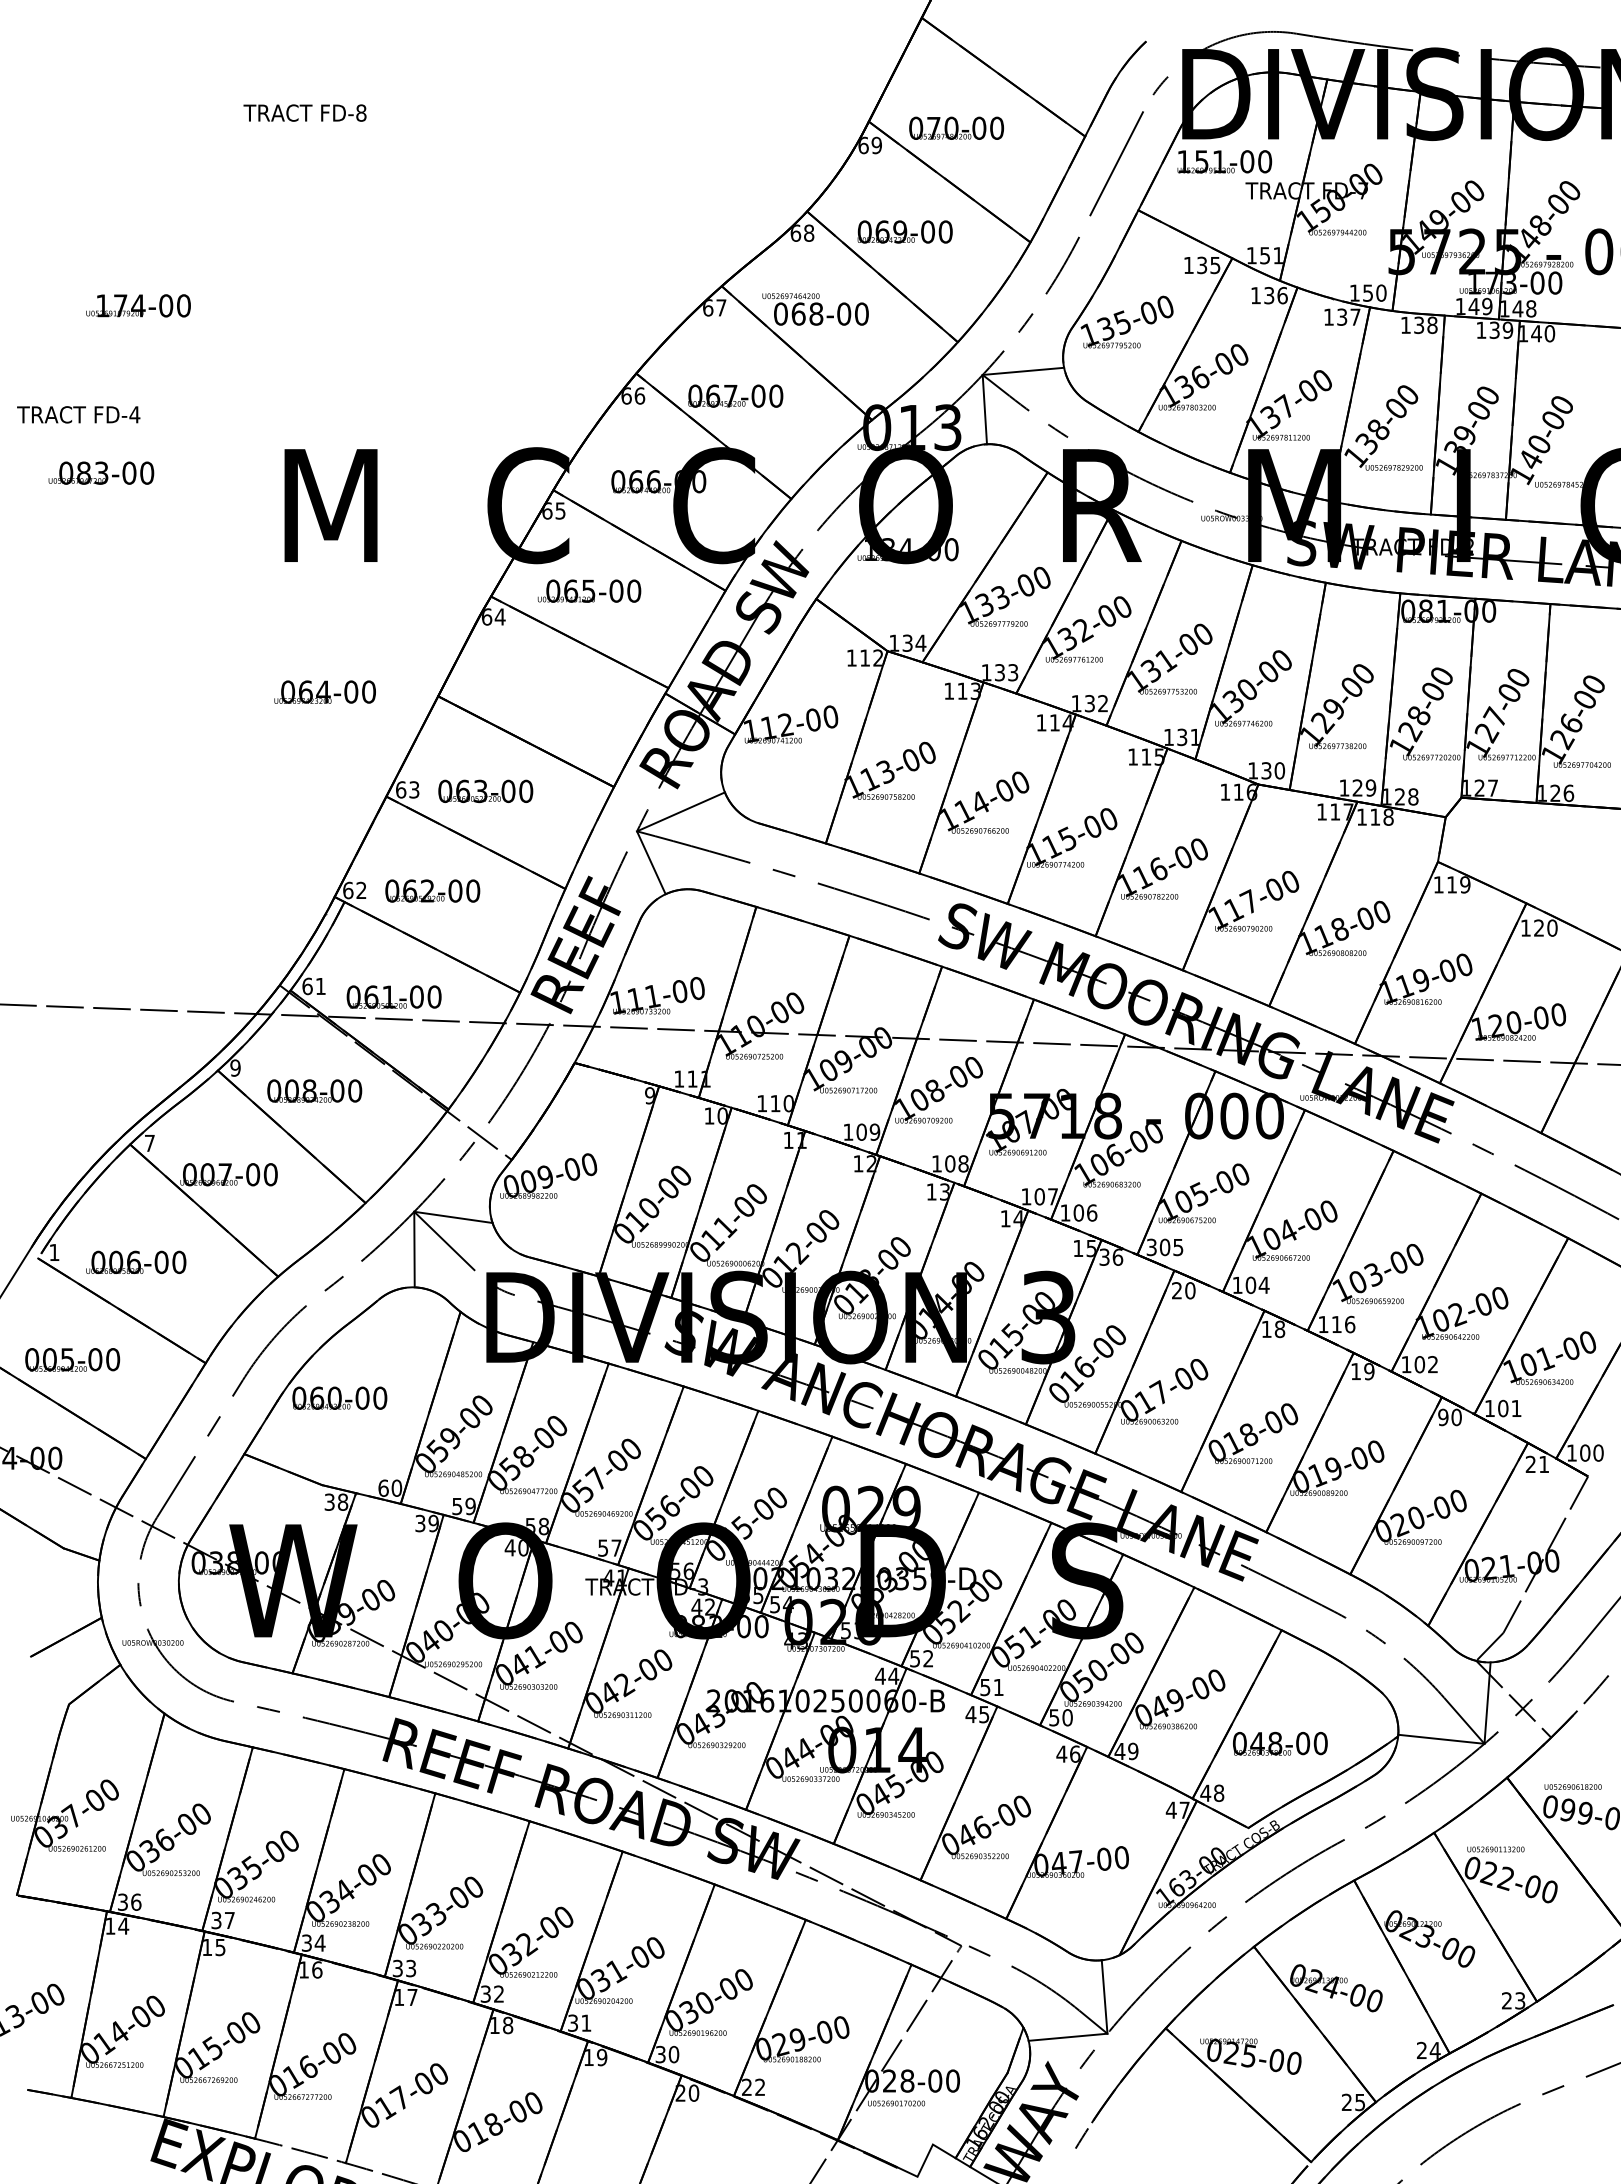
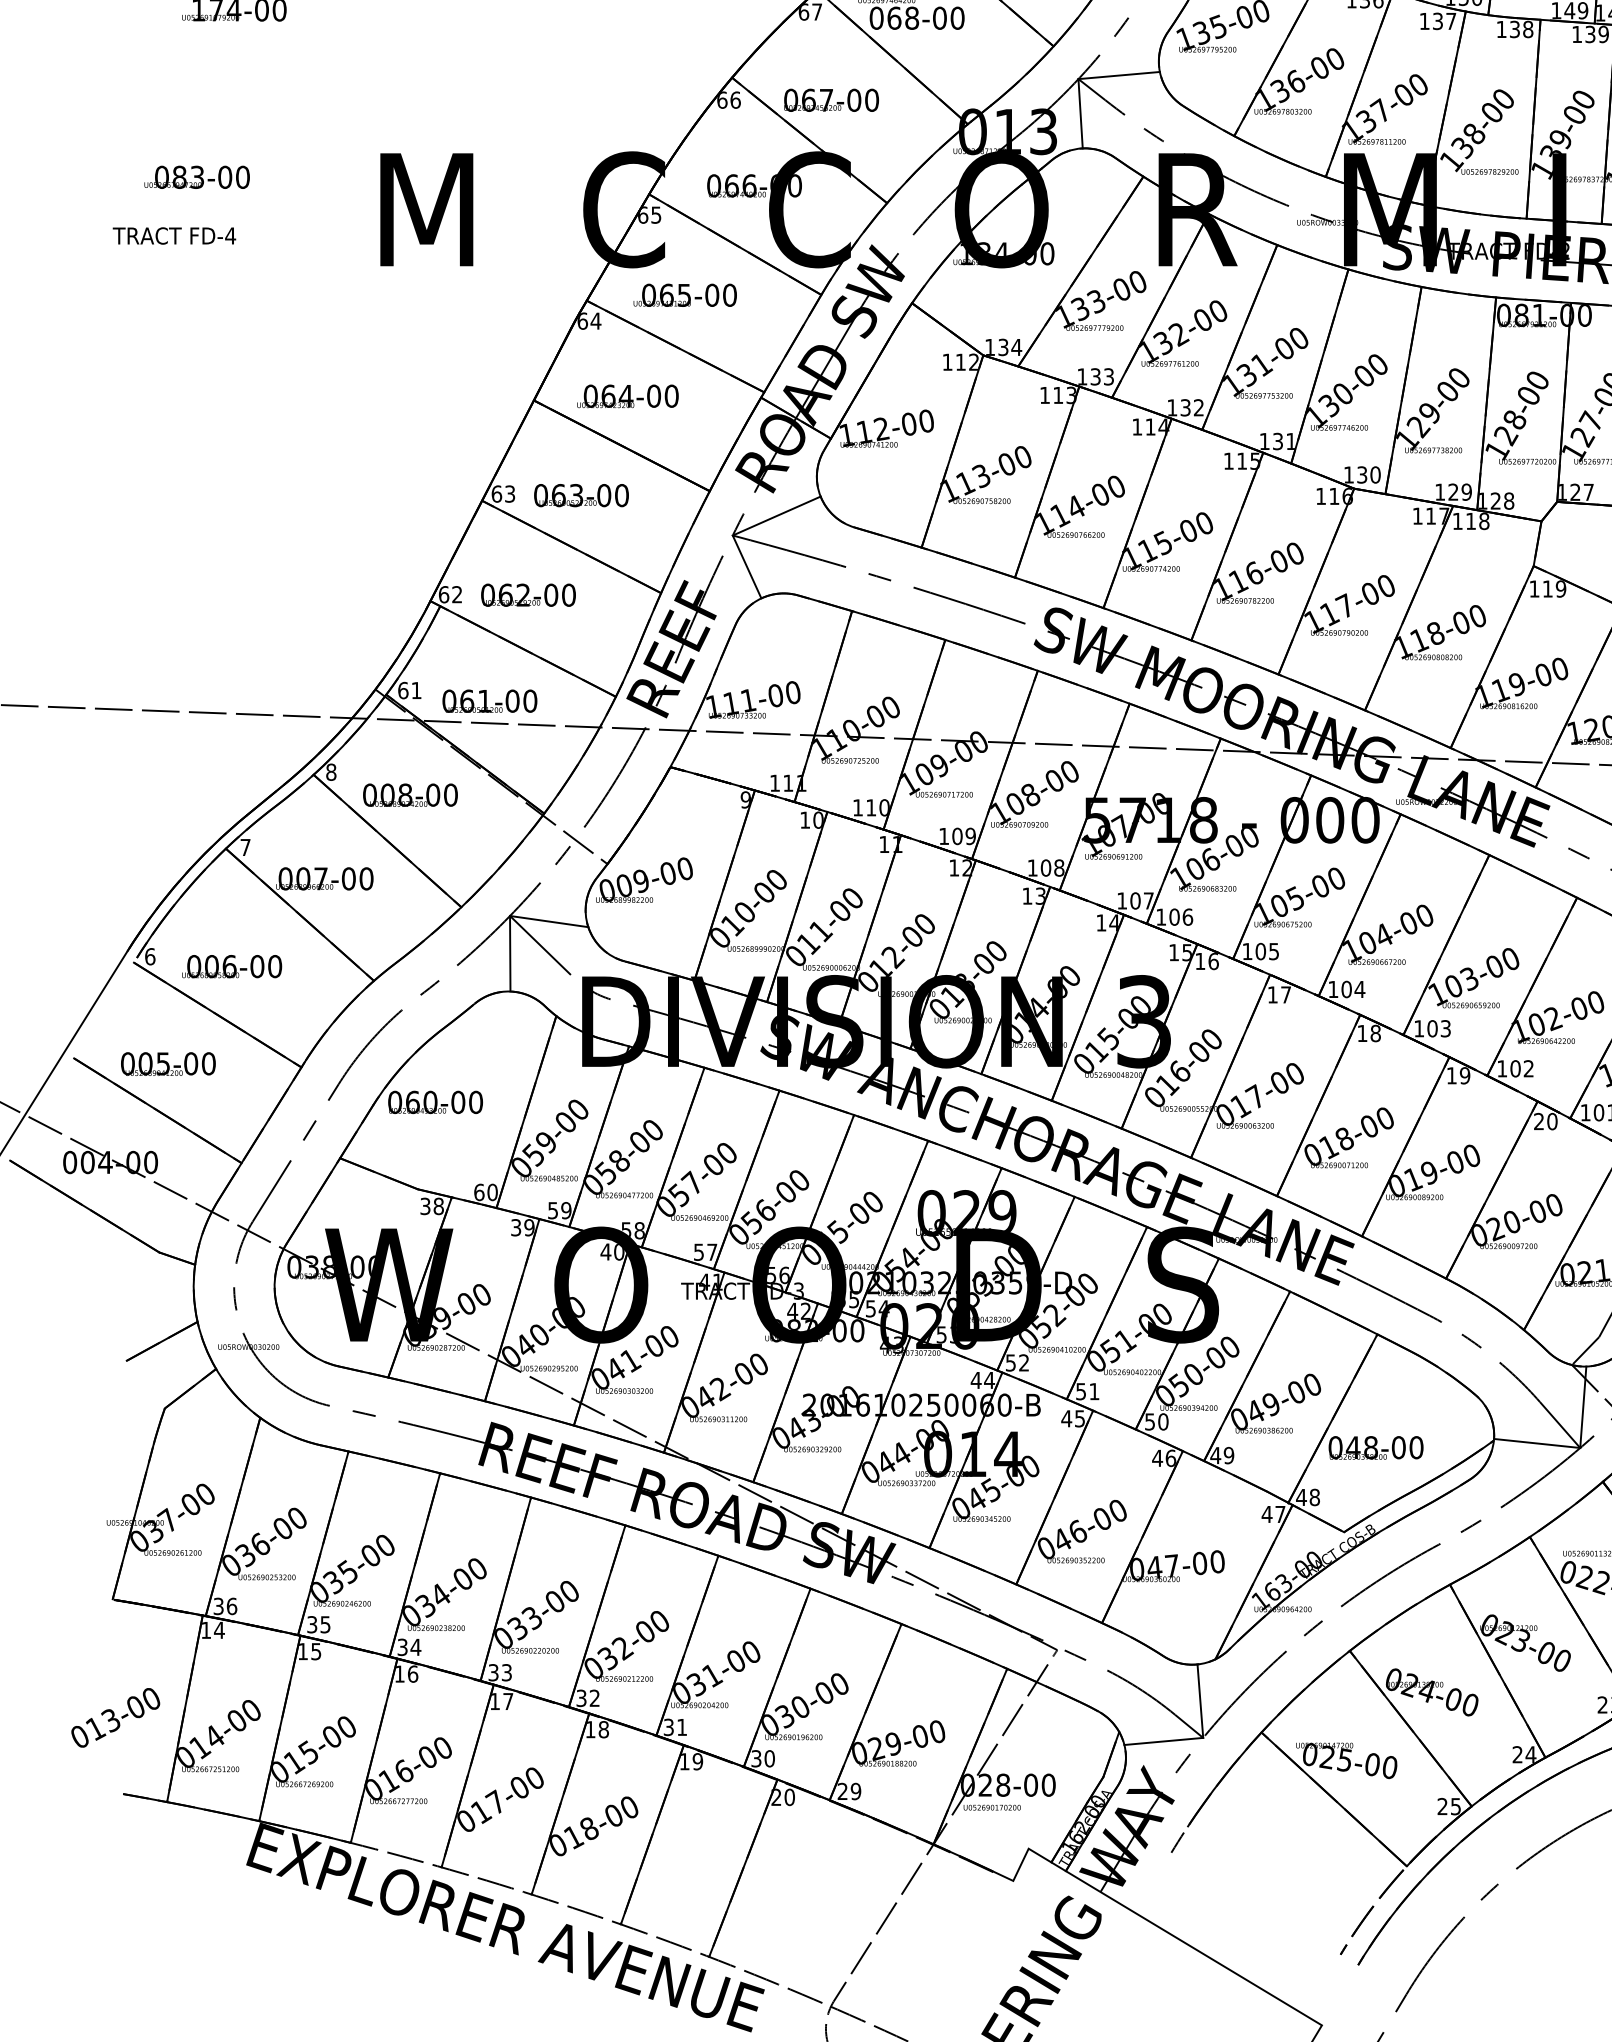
text: (78, 414) -> (174, 235), moved
text: (324, 691) -> (627, 395), moved
text: (235, 1067) -> (331, 771), 9 -> 8
text: (1151, 1247) -> (1247, 951), 305 -> 105
text: (54, 1252) -> (150, 956), 1 -> 6
text: (1104, 1256) -> (1200, 960), 36 -> 16
text: (1183, 1290) -> (1279, 994), 20 -> 17
text: (1343, 1324) -> (1439, 1028), 116 -> 103
text: (1443, 1417) -> (1539, 1121), 90 -> 20
text: (229, 1920) -> (325, 1624), 37 -> 35
text: (760, 2087) -> (856, 1791), 22 -> 29

